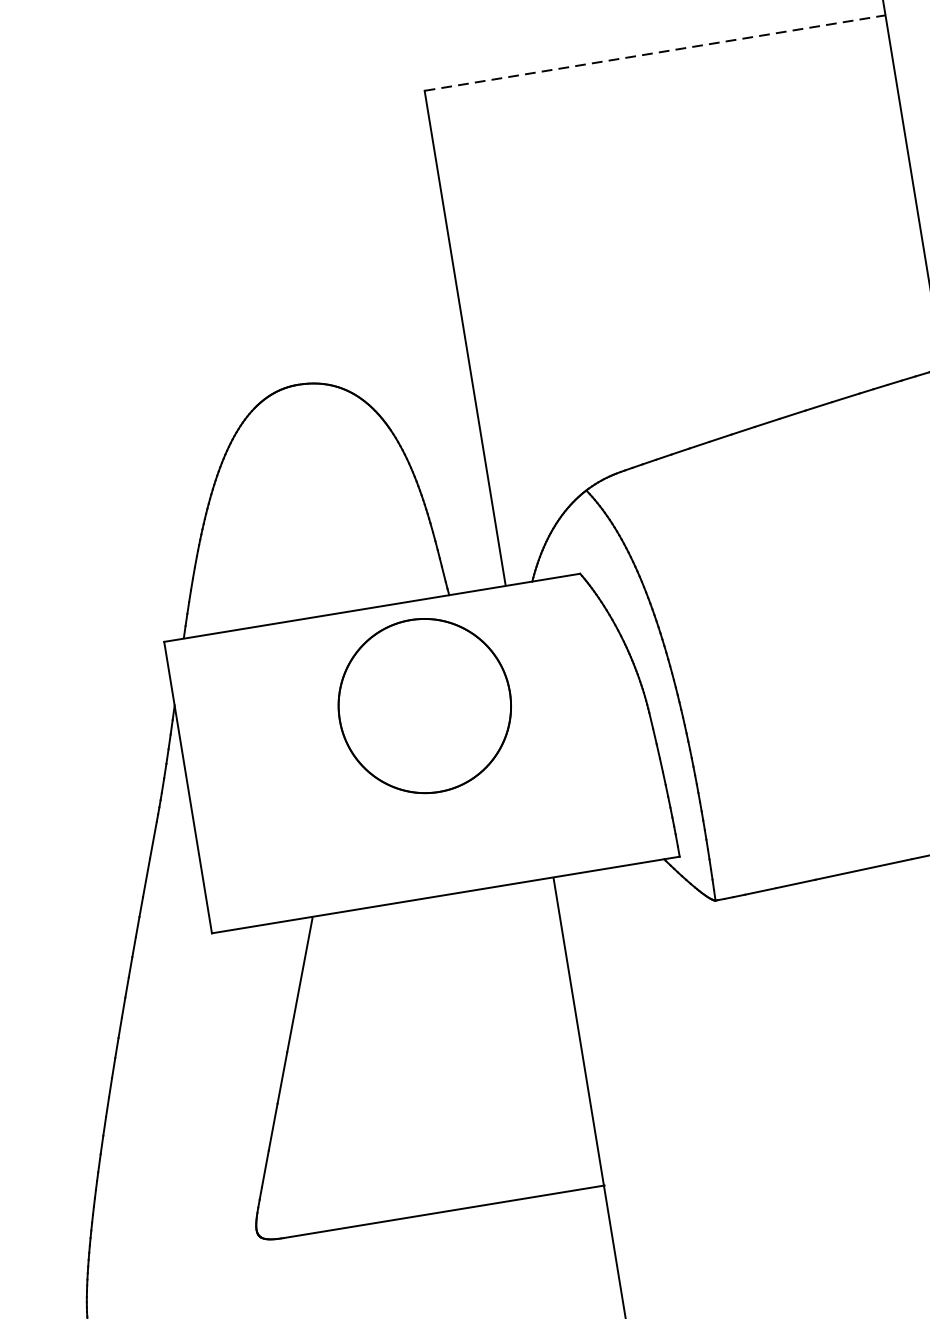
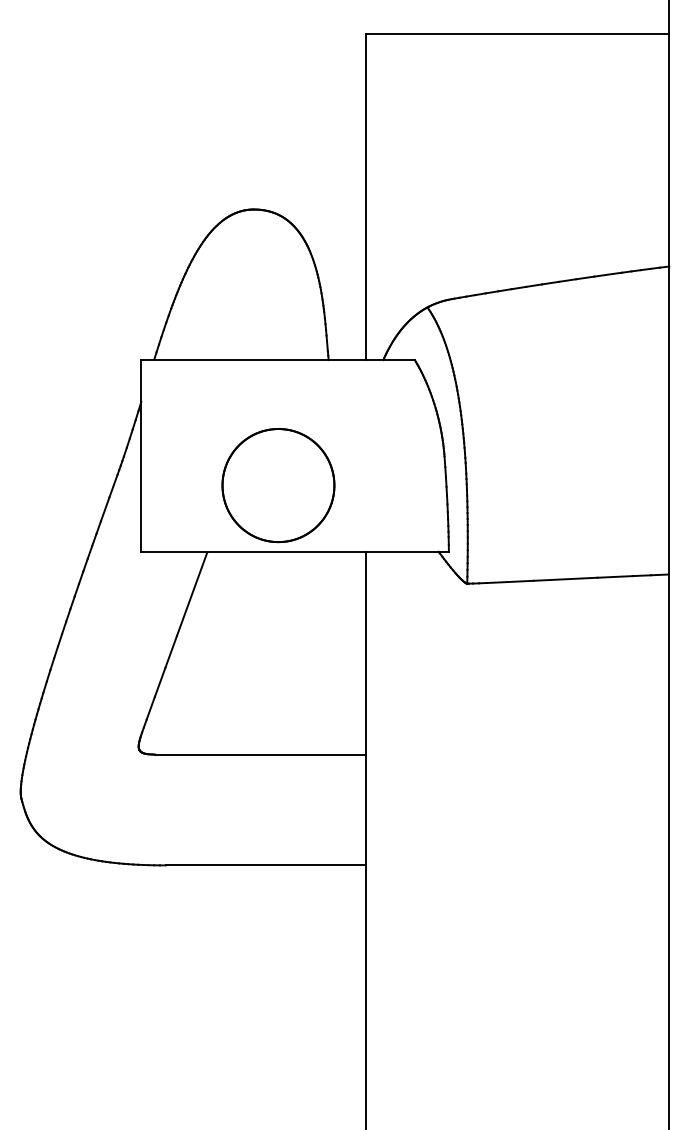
line: (655, 53) -> (517, 34), dashed -> solid
part: (424, 705) -> (278, 485), moved

